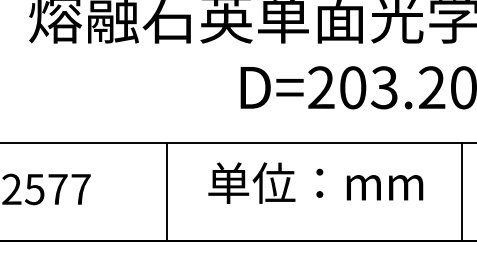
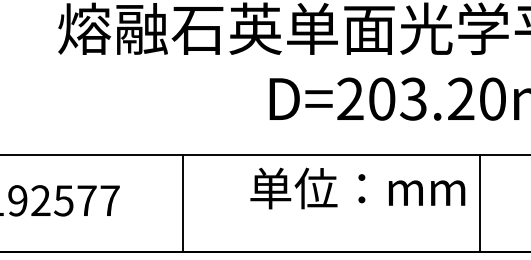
text: (315, 183) -> (357, 188), moved
line: (167, 192) -> (182, 203), moved
line: (462, 192) -> (480, 203), moved

